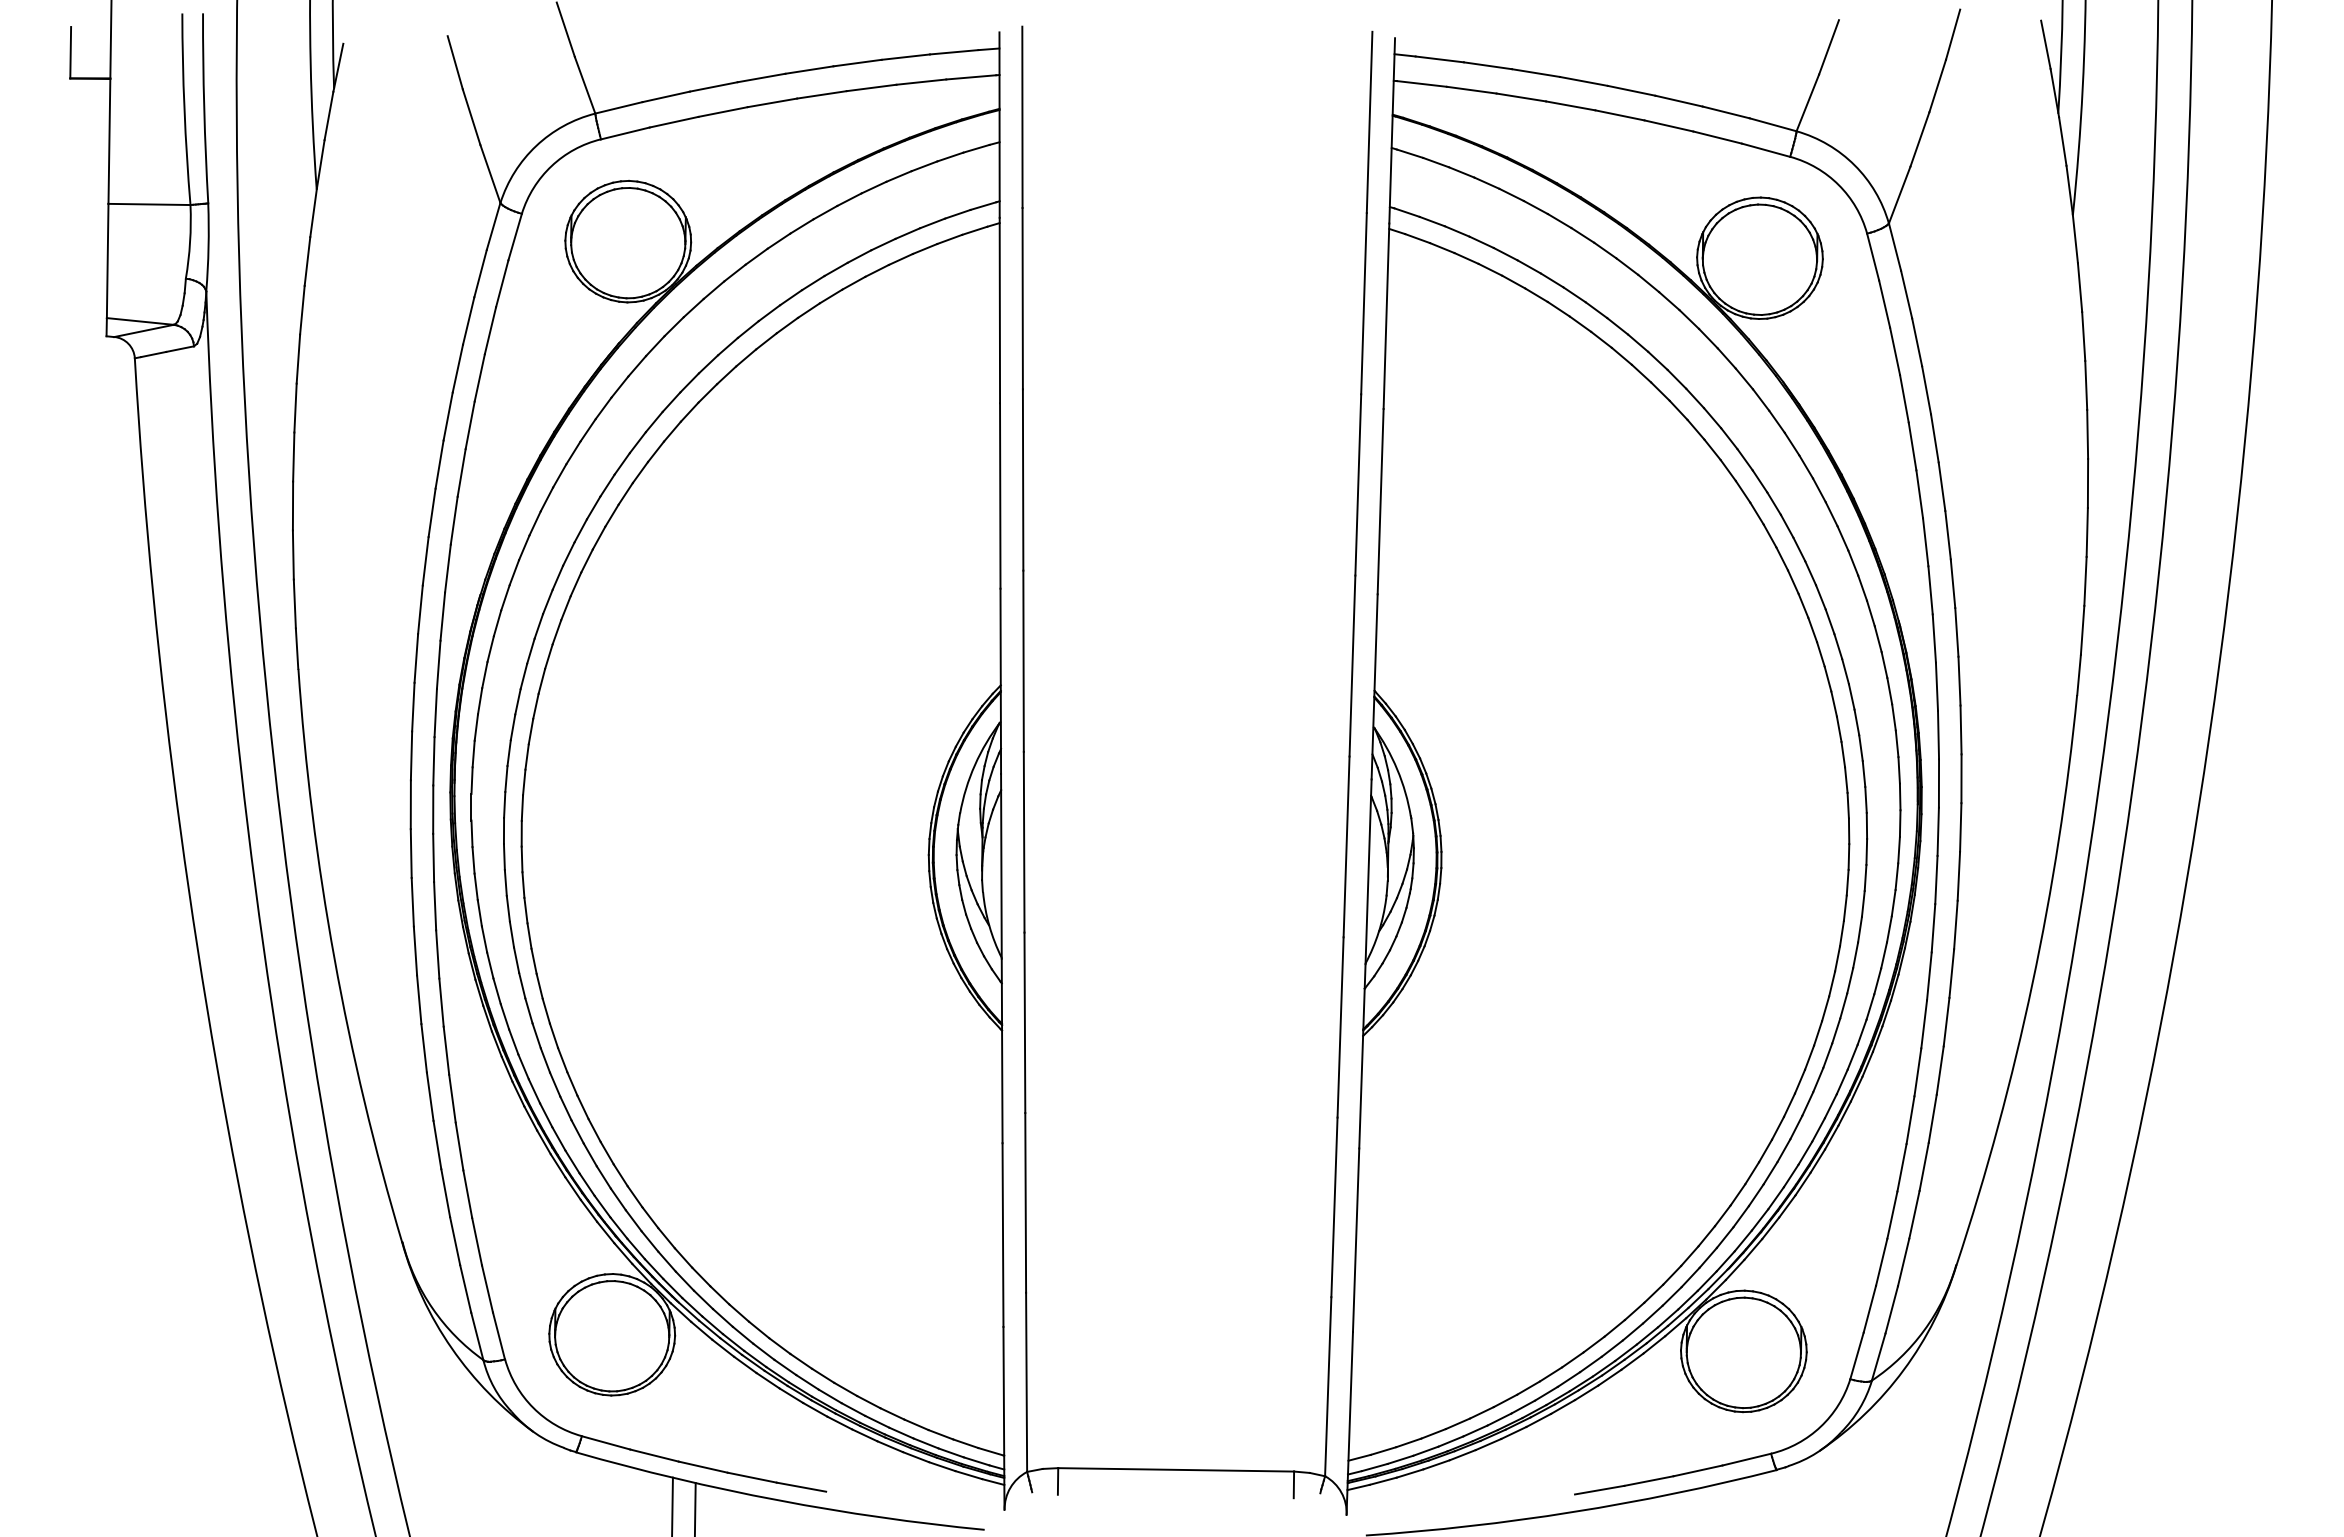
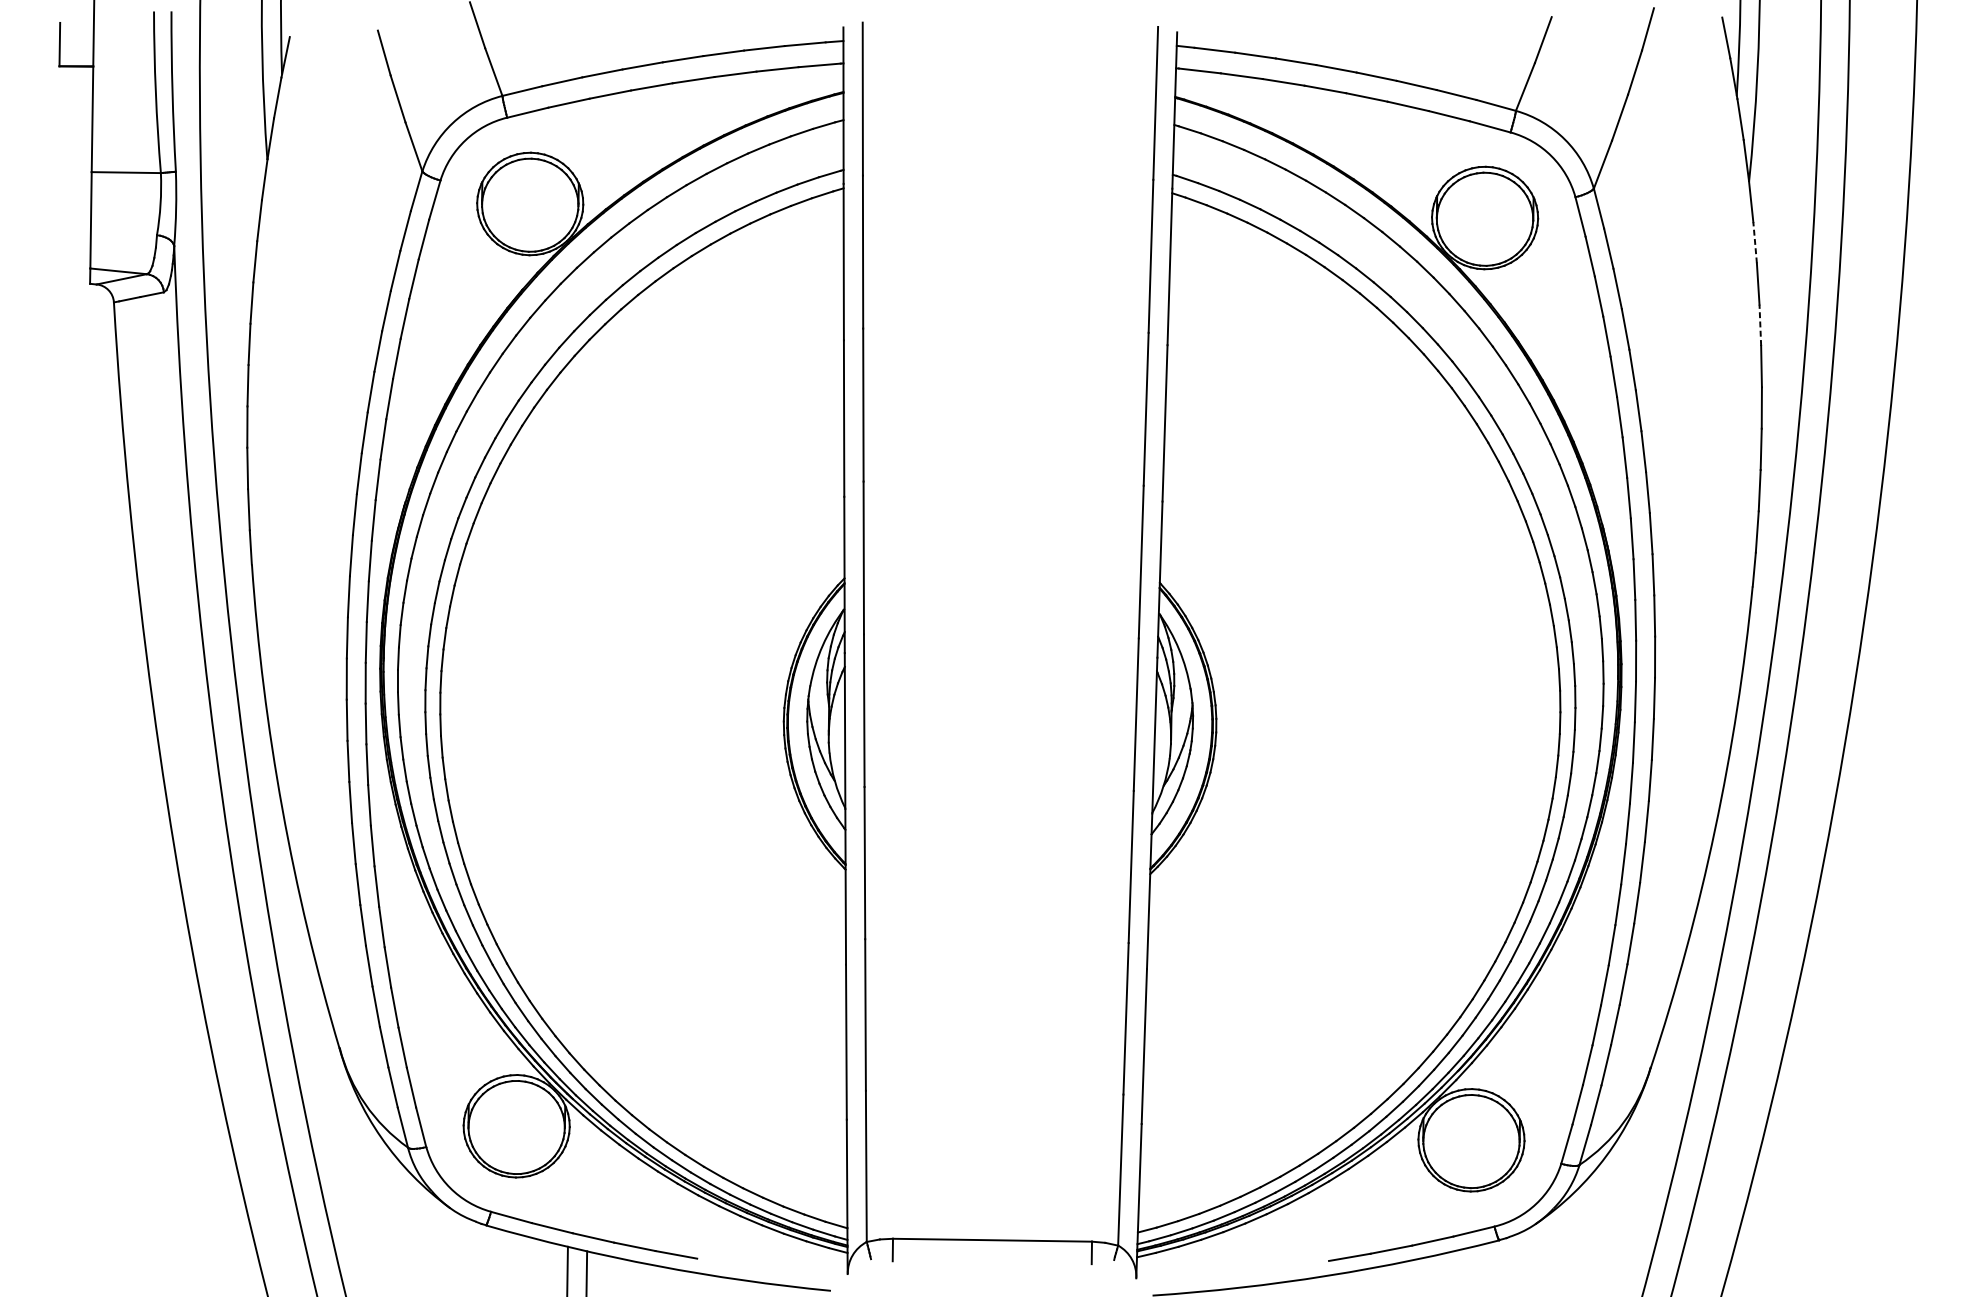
line: (2080, 287) -> (1755, 242), solid -> dashed
line: (2086, 384) -> (1760, 324), solid -> dashed

